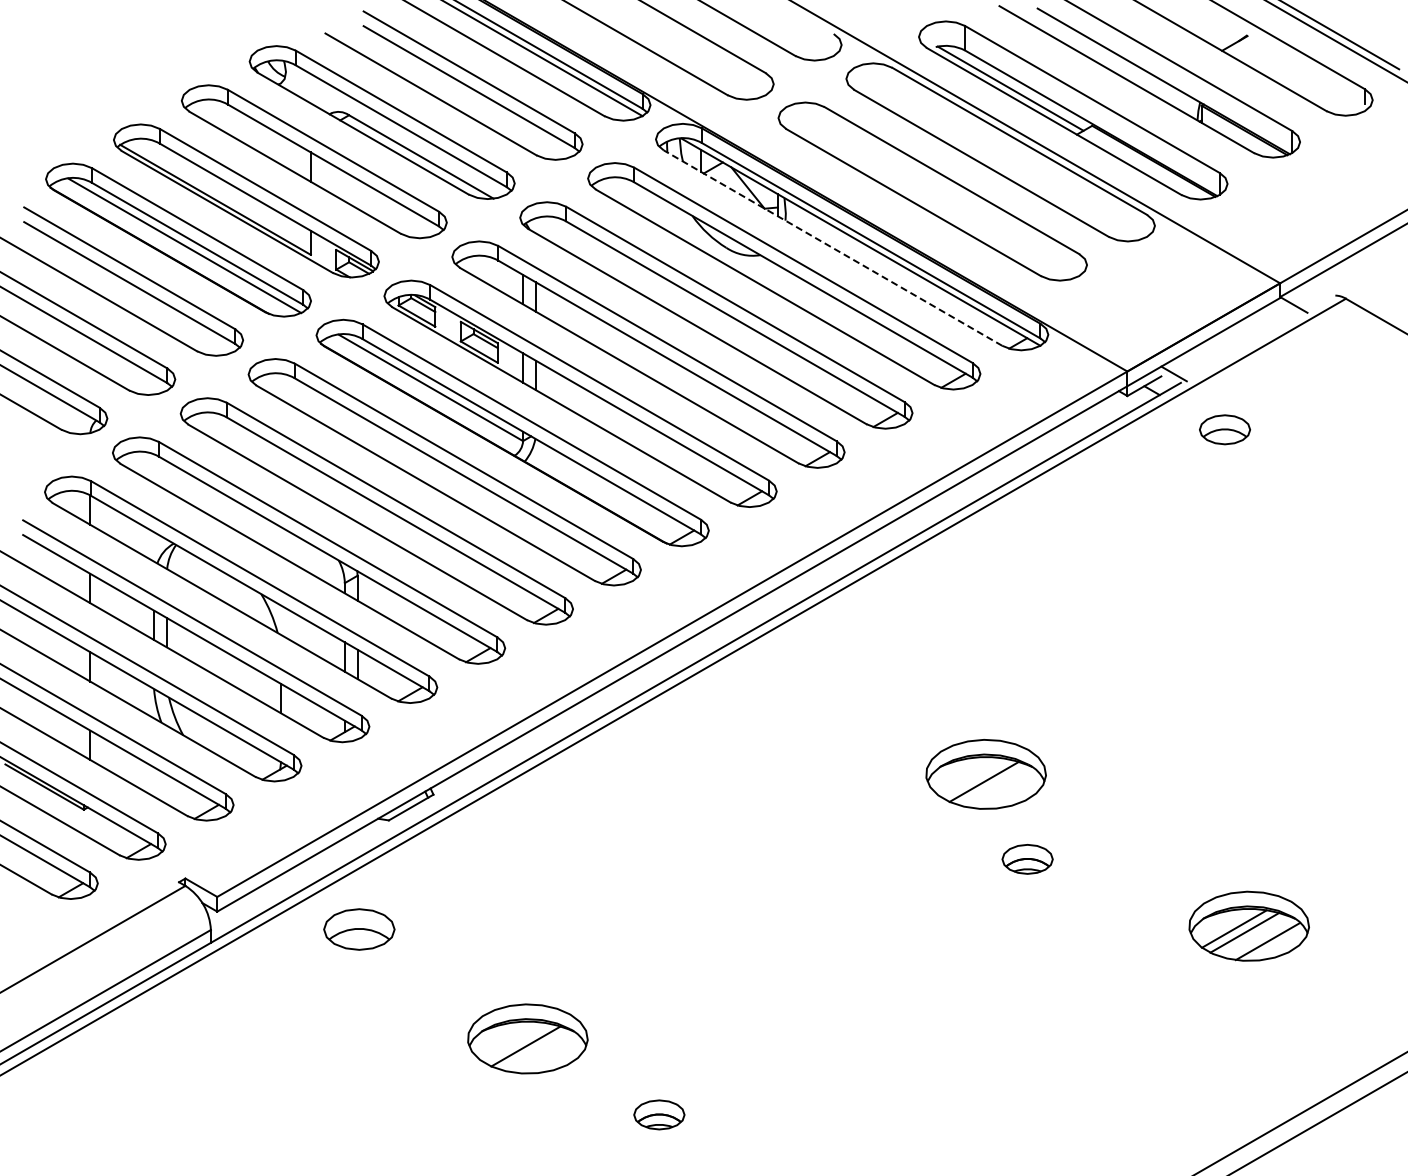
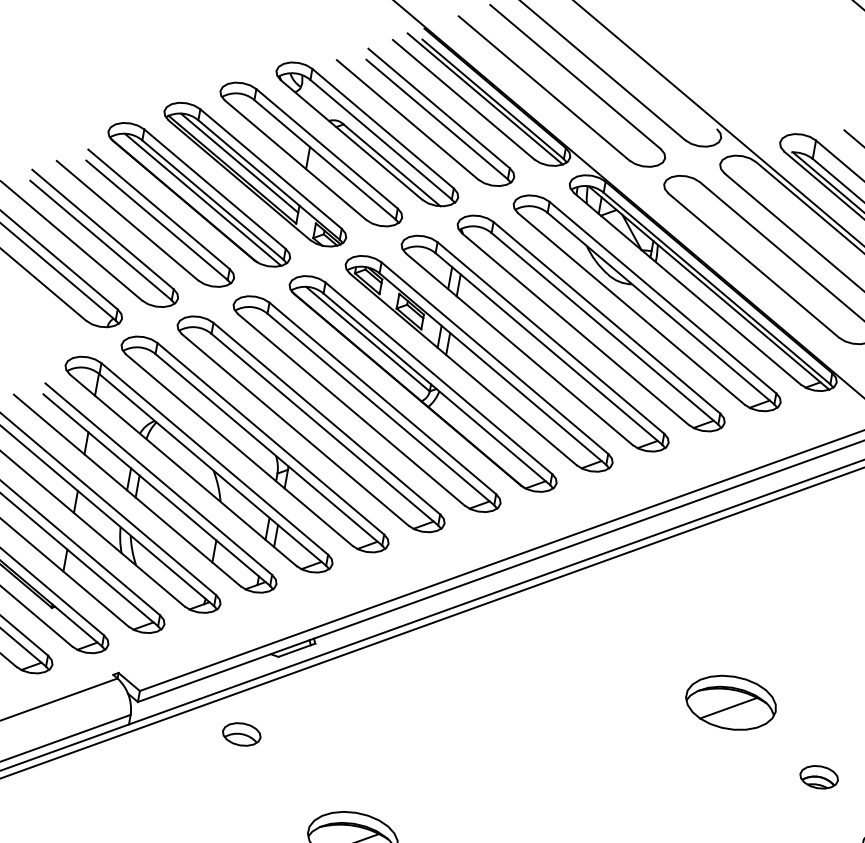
line: (223, 189) -> (239, 163), added
line: (832, 247) -> (687, 288), dashed -> solid
part: (1027, 859) -> (819, 777), moved
part: (359, 929) -> (241, 734), size x0.71

